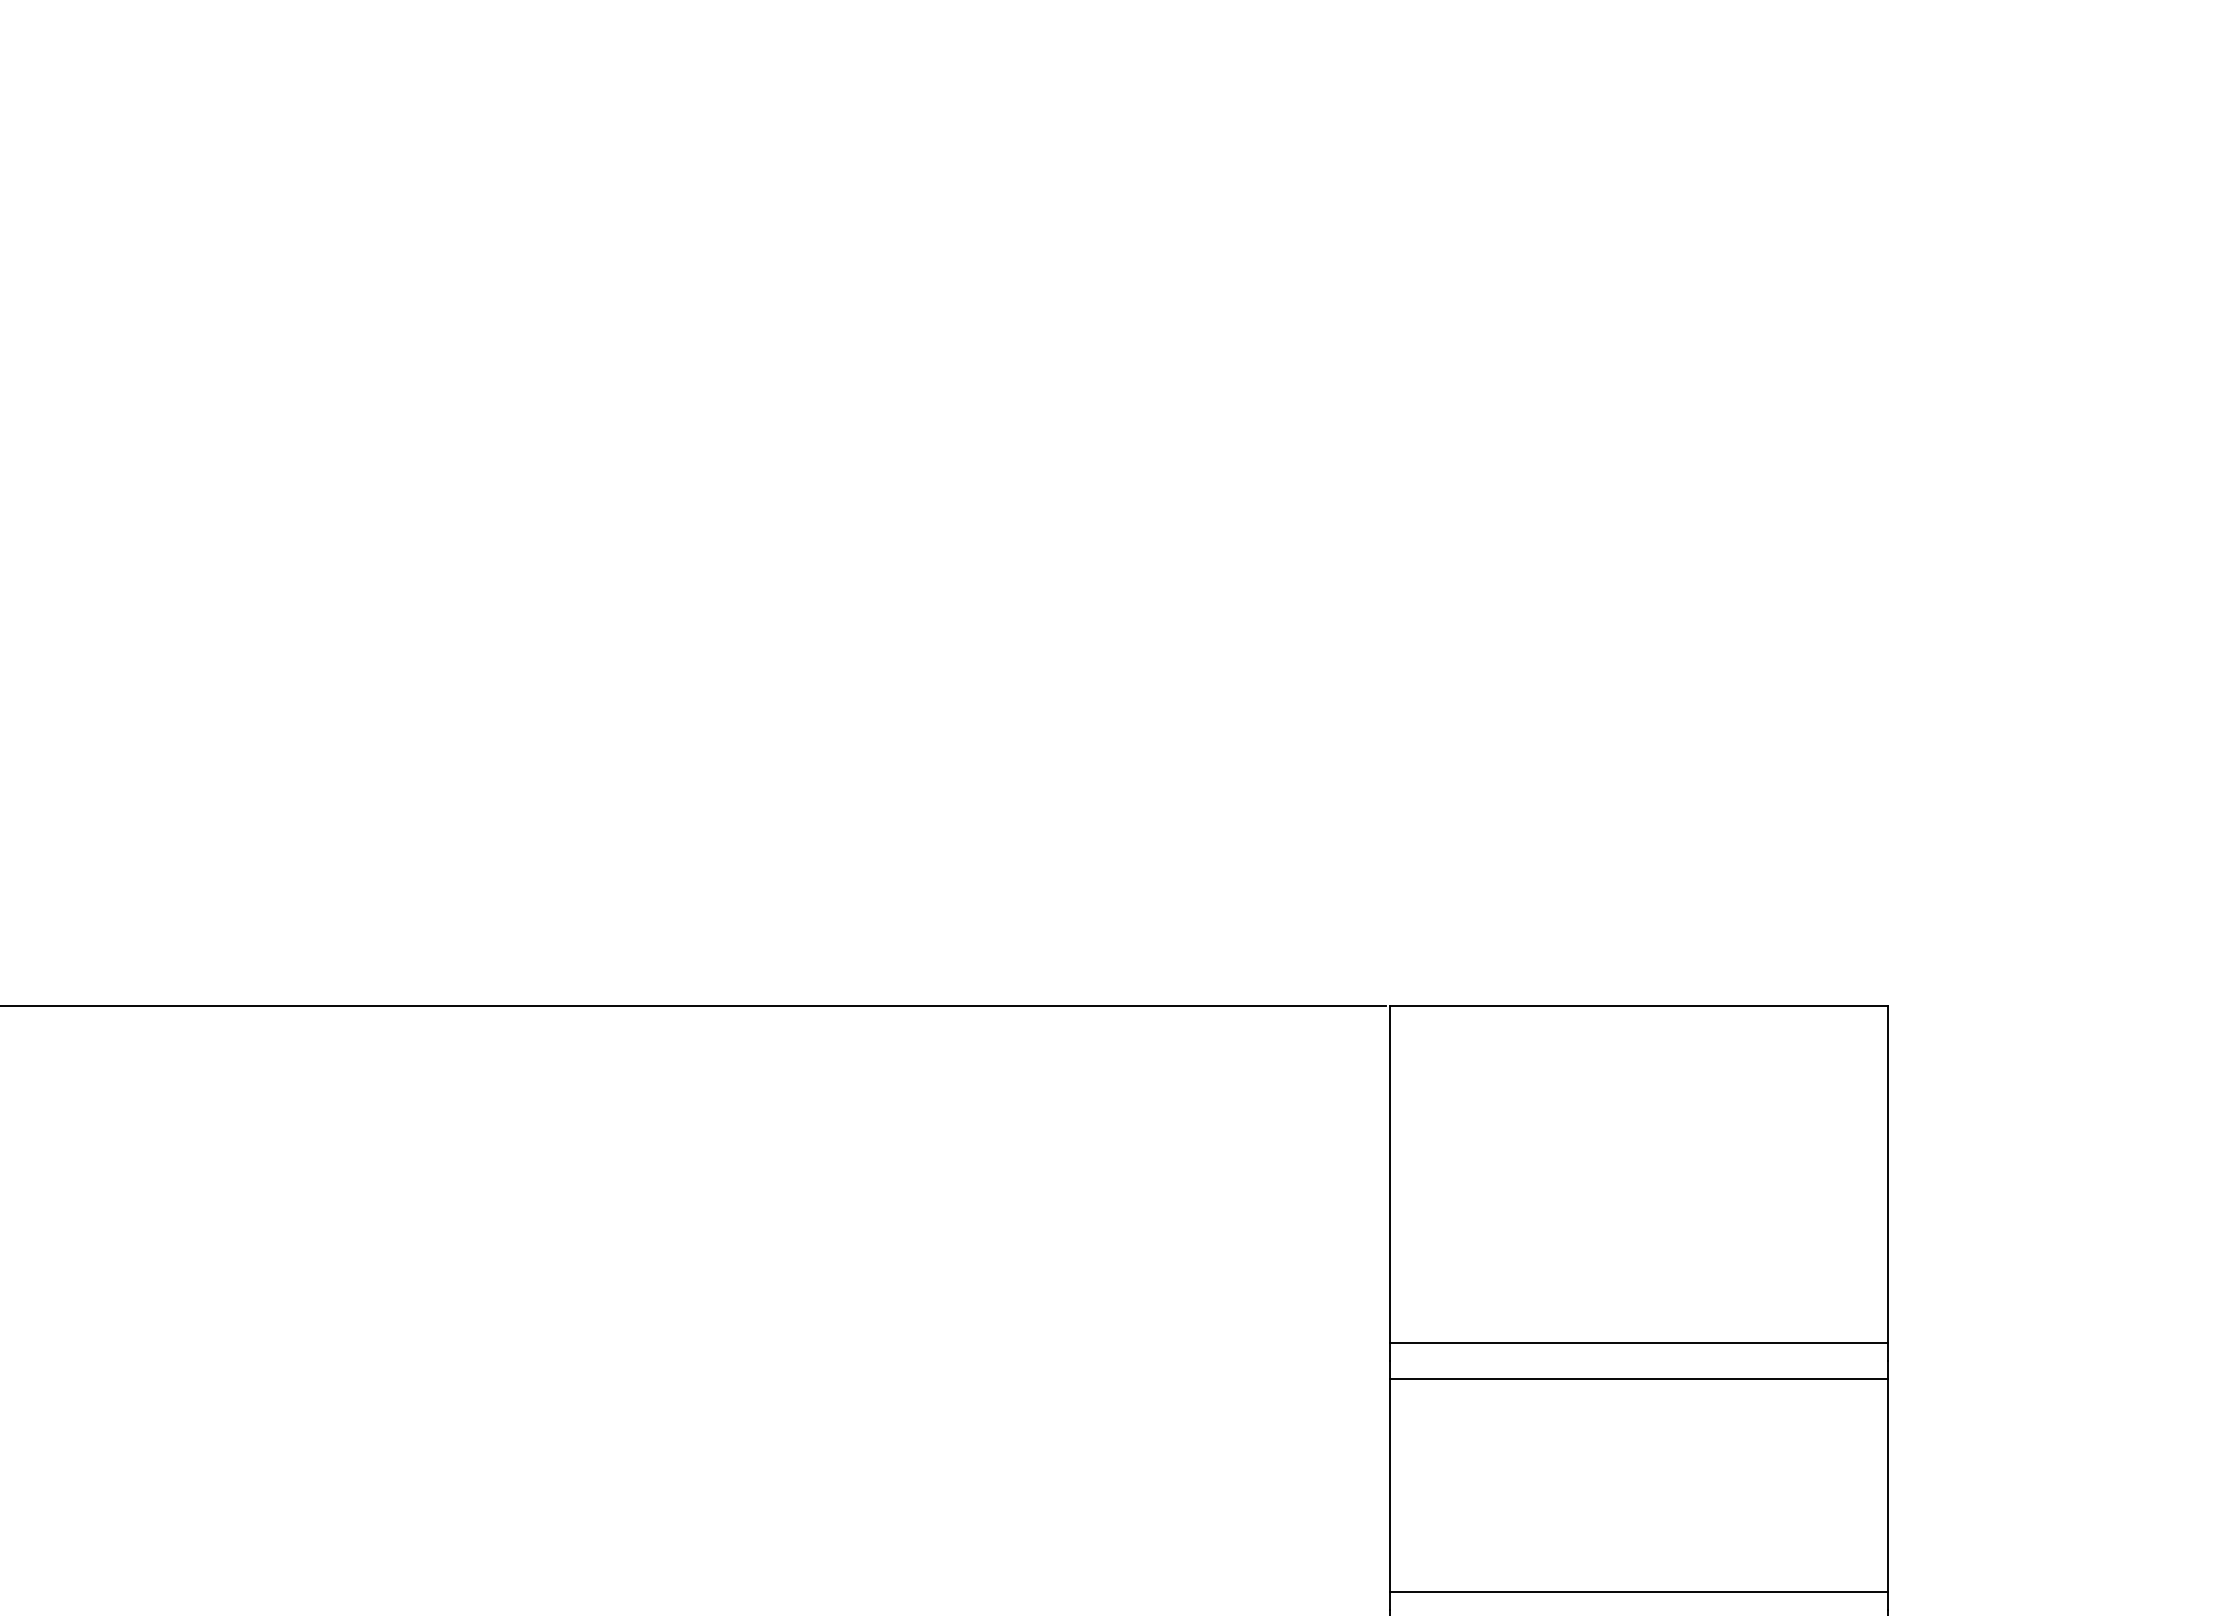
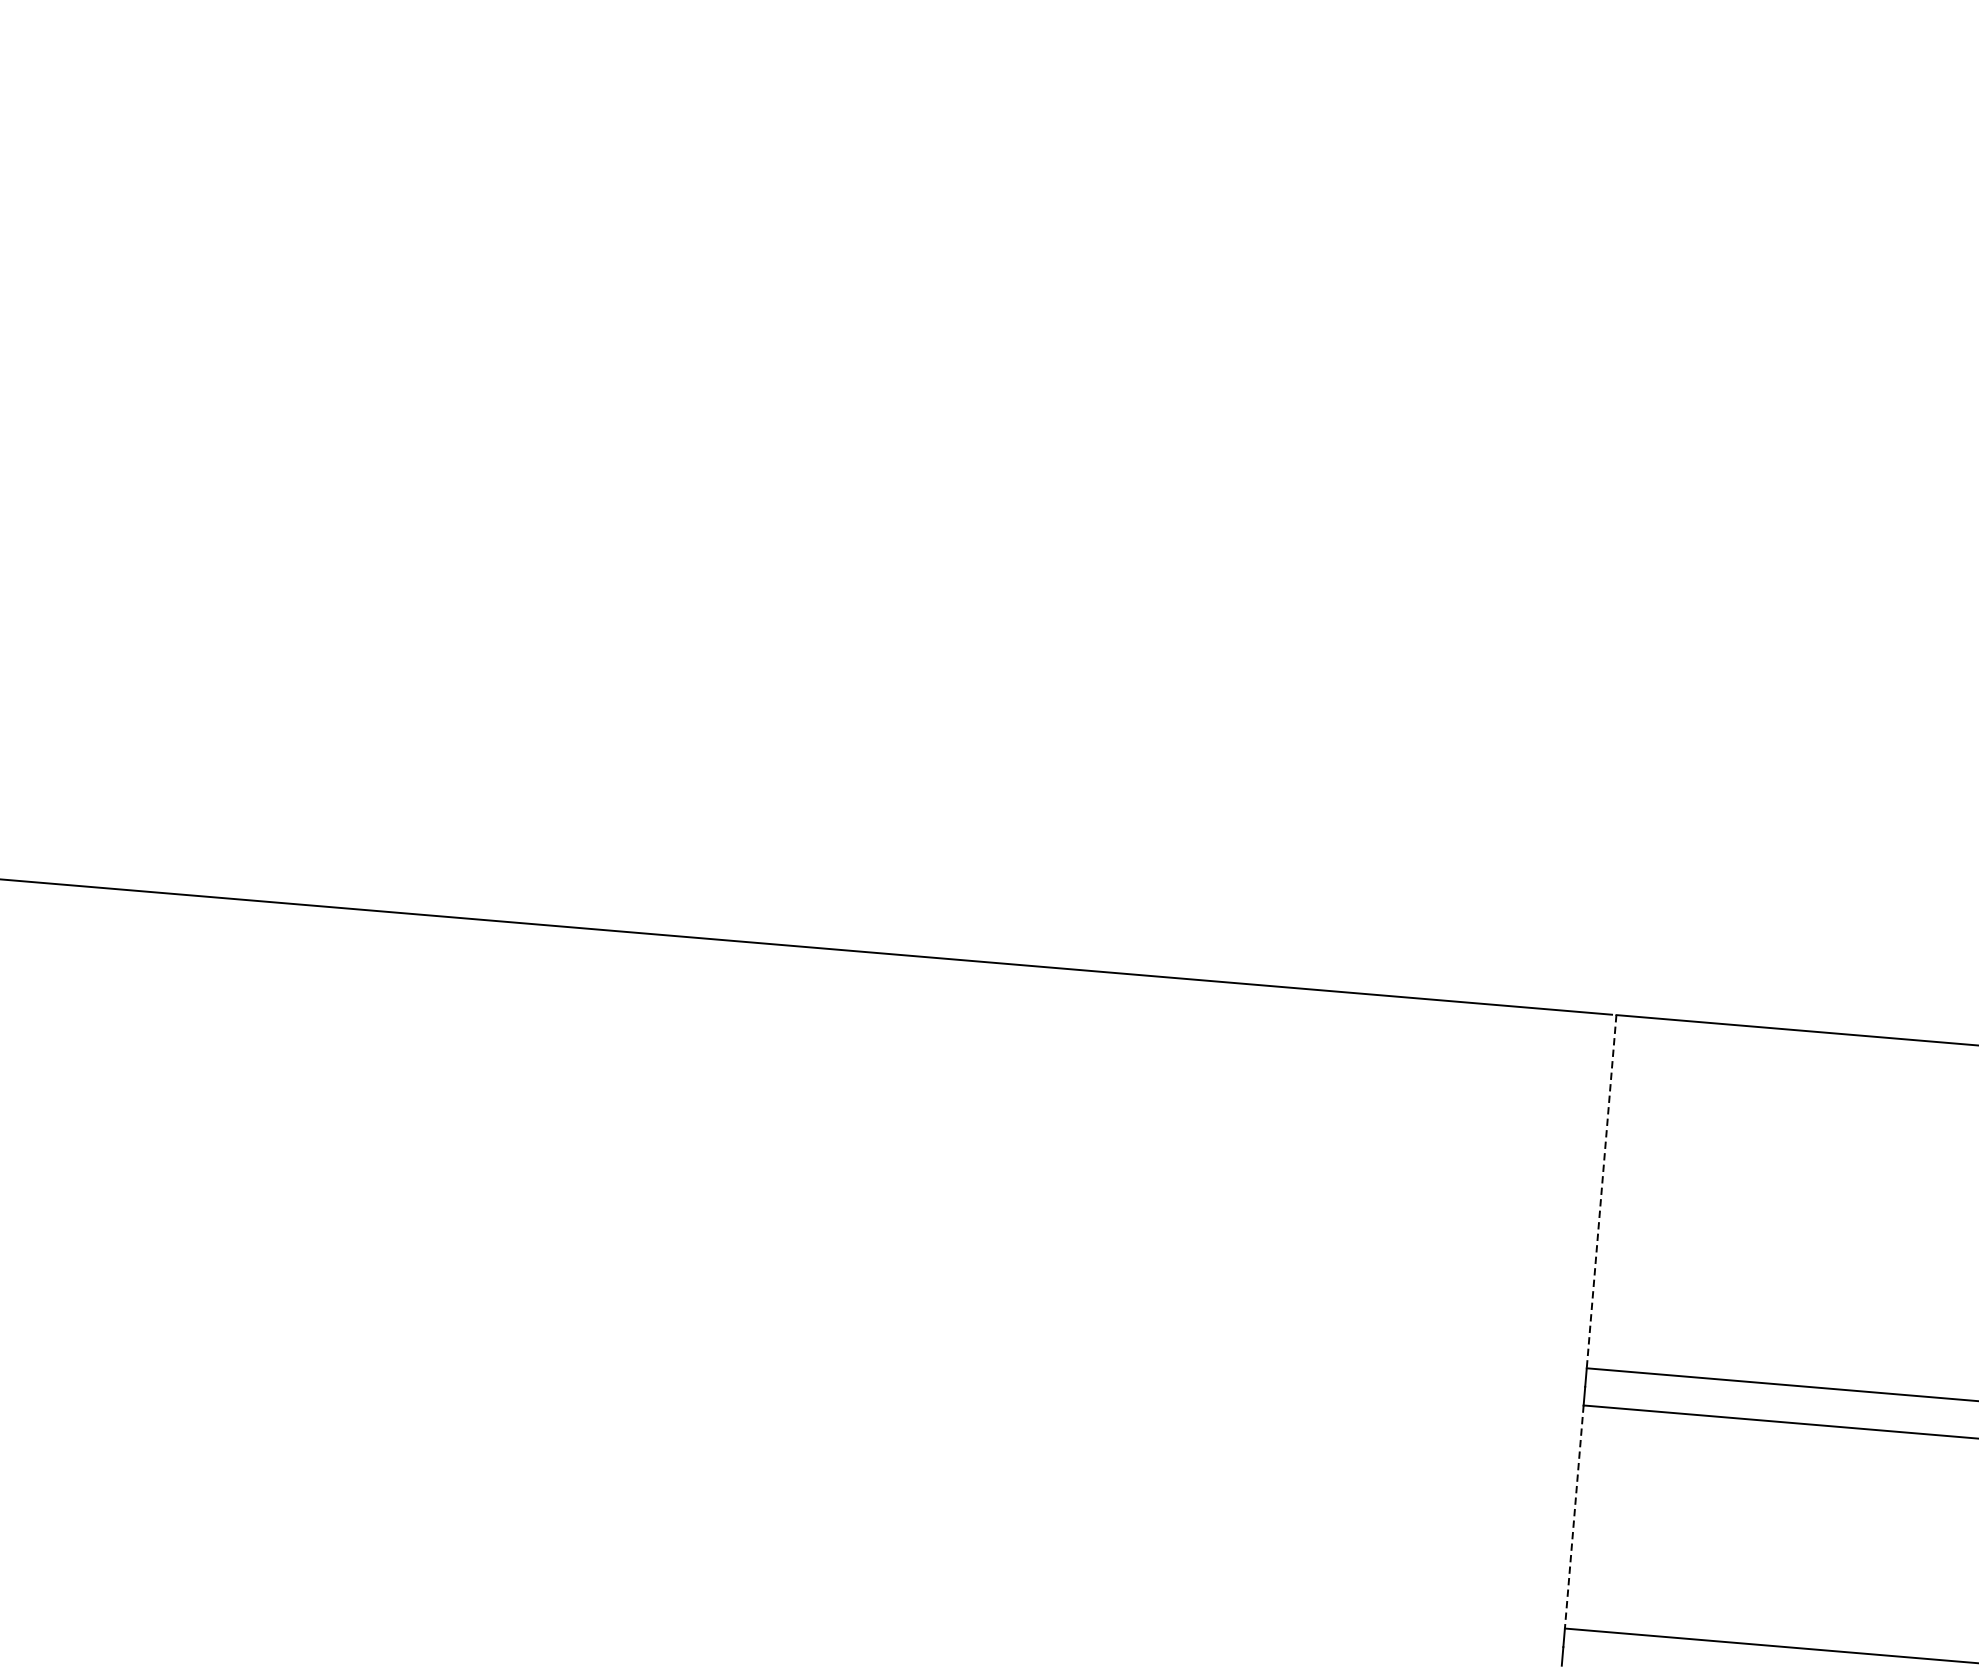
line: (1390, 1174) -> (1601, 1191), solid -> dashed
line: (1390, 1485) -> (1574, 1517), solid -> dashed

